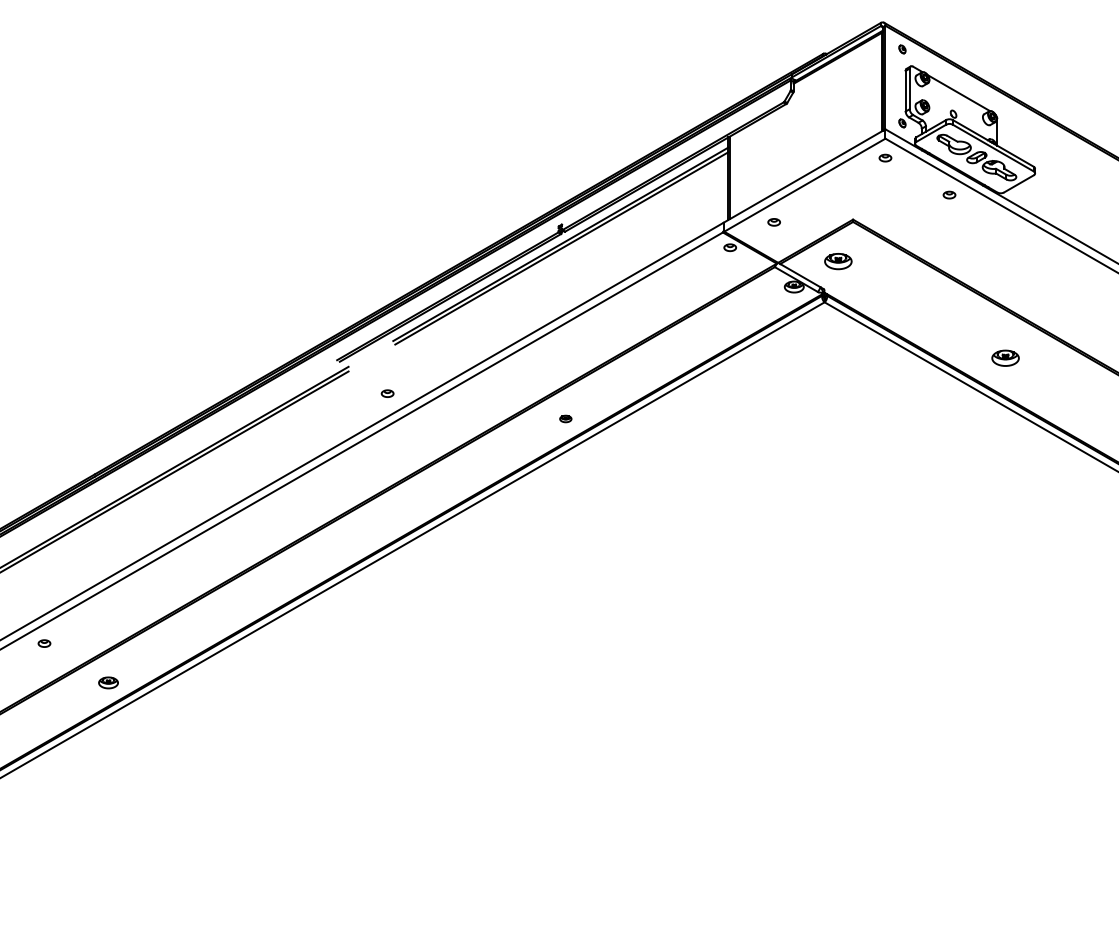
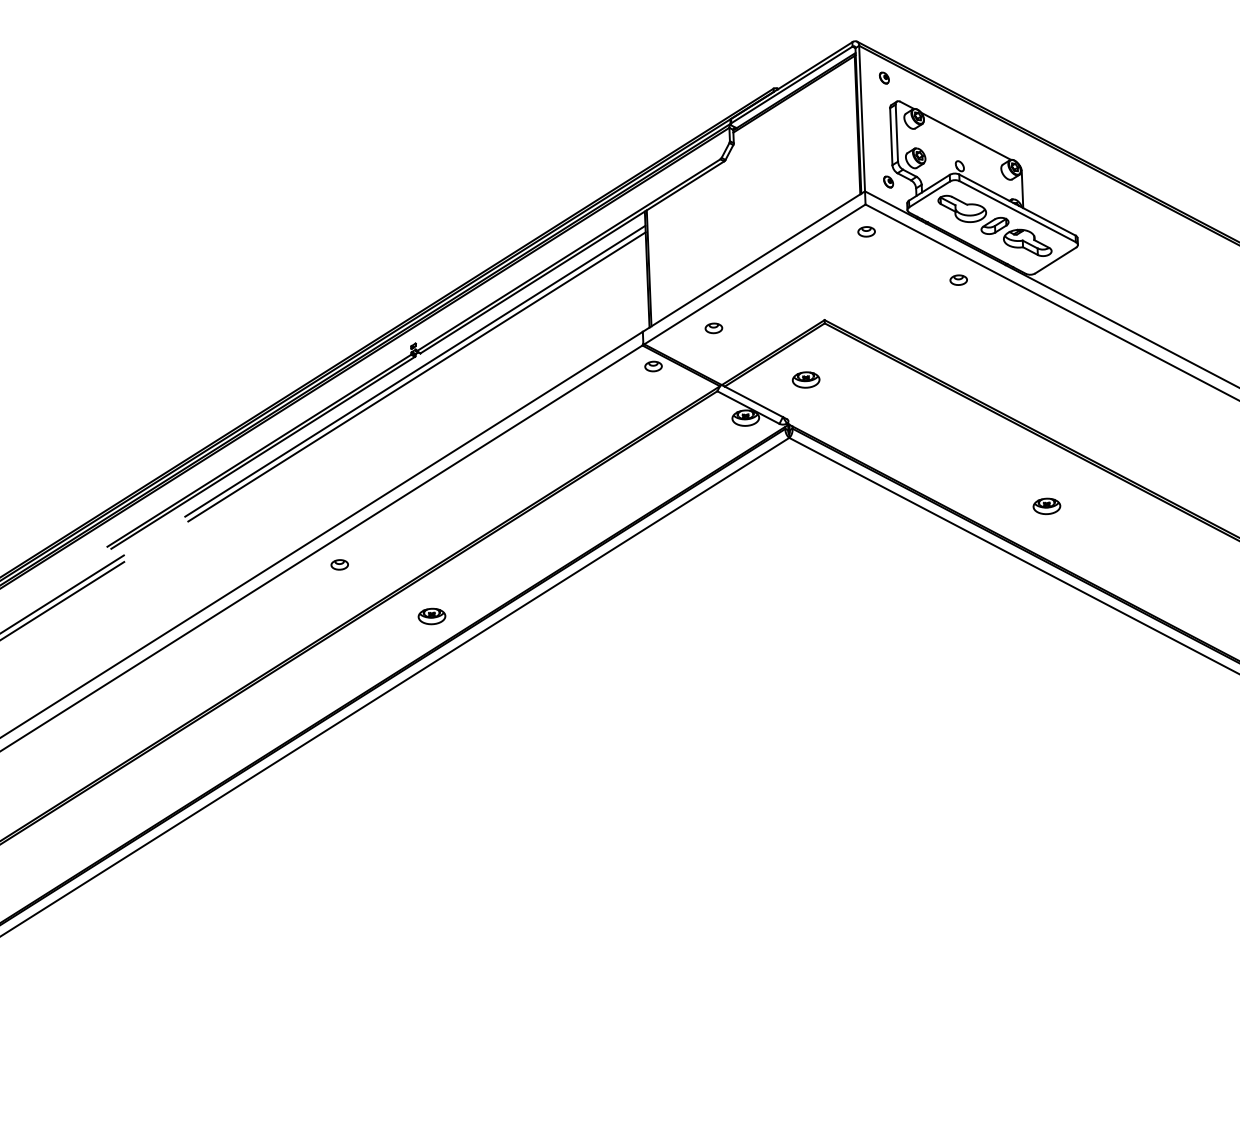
part: (837, 261) -> (805, 379), size x0.71
part: (1005, 358) -> (1046, 506), size x0.71
part: (387, 393) -> (339, 564), moved
part: (565, 418) -> (431, 615), size x1.67

